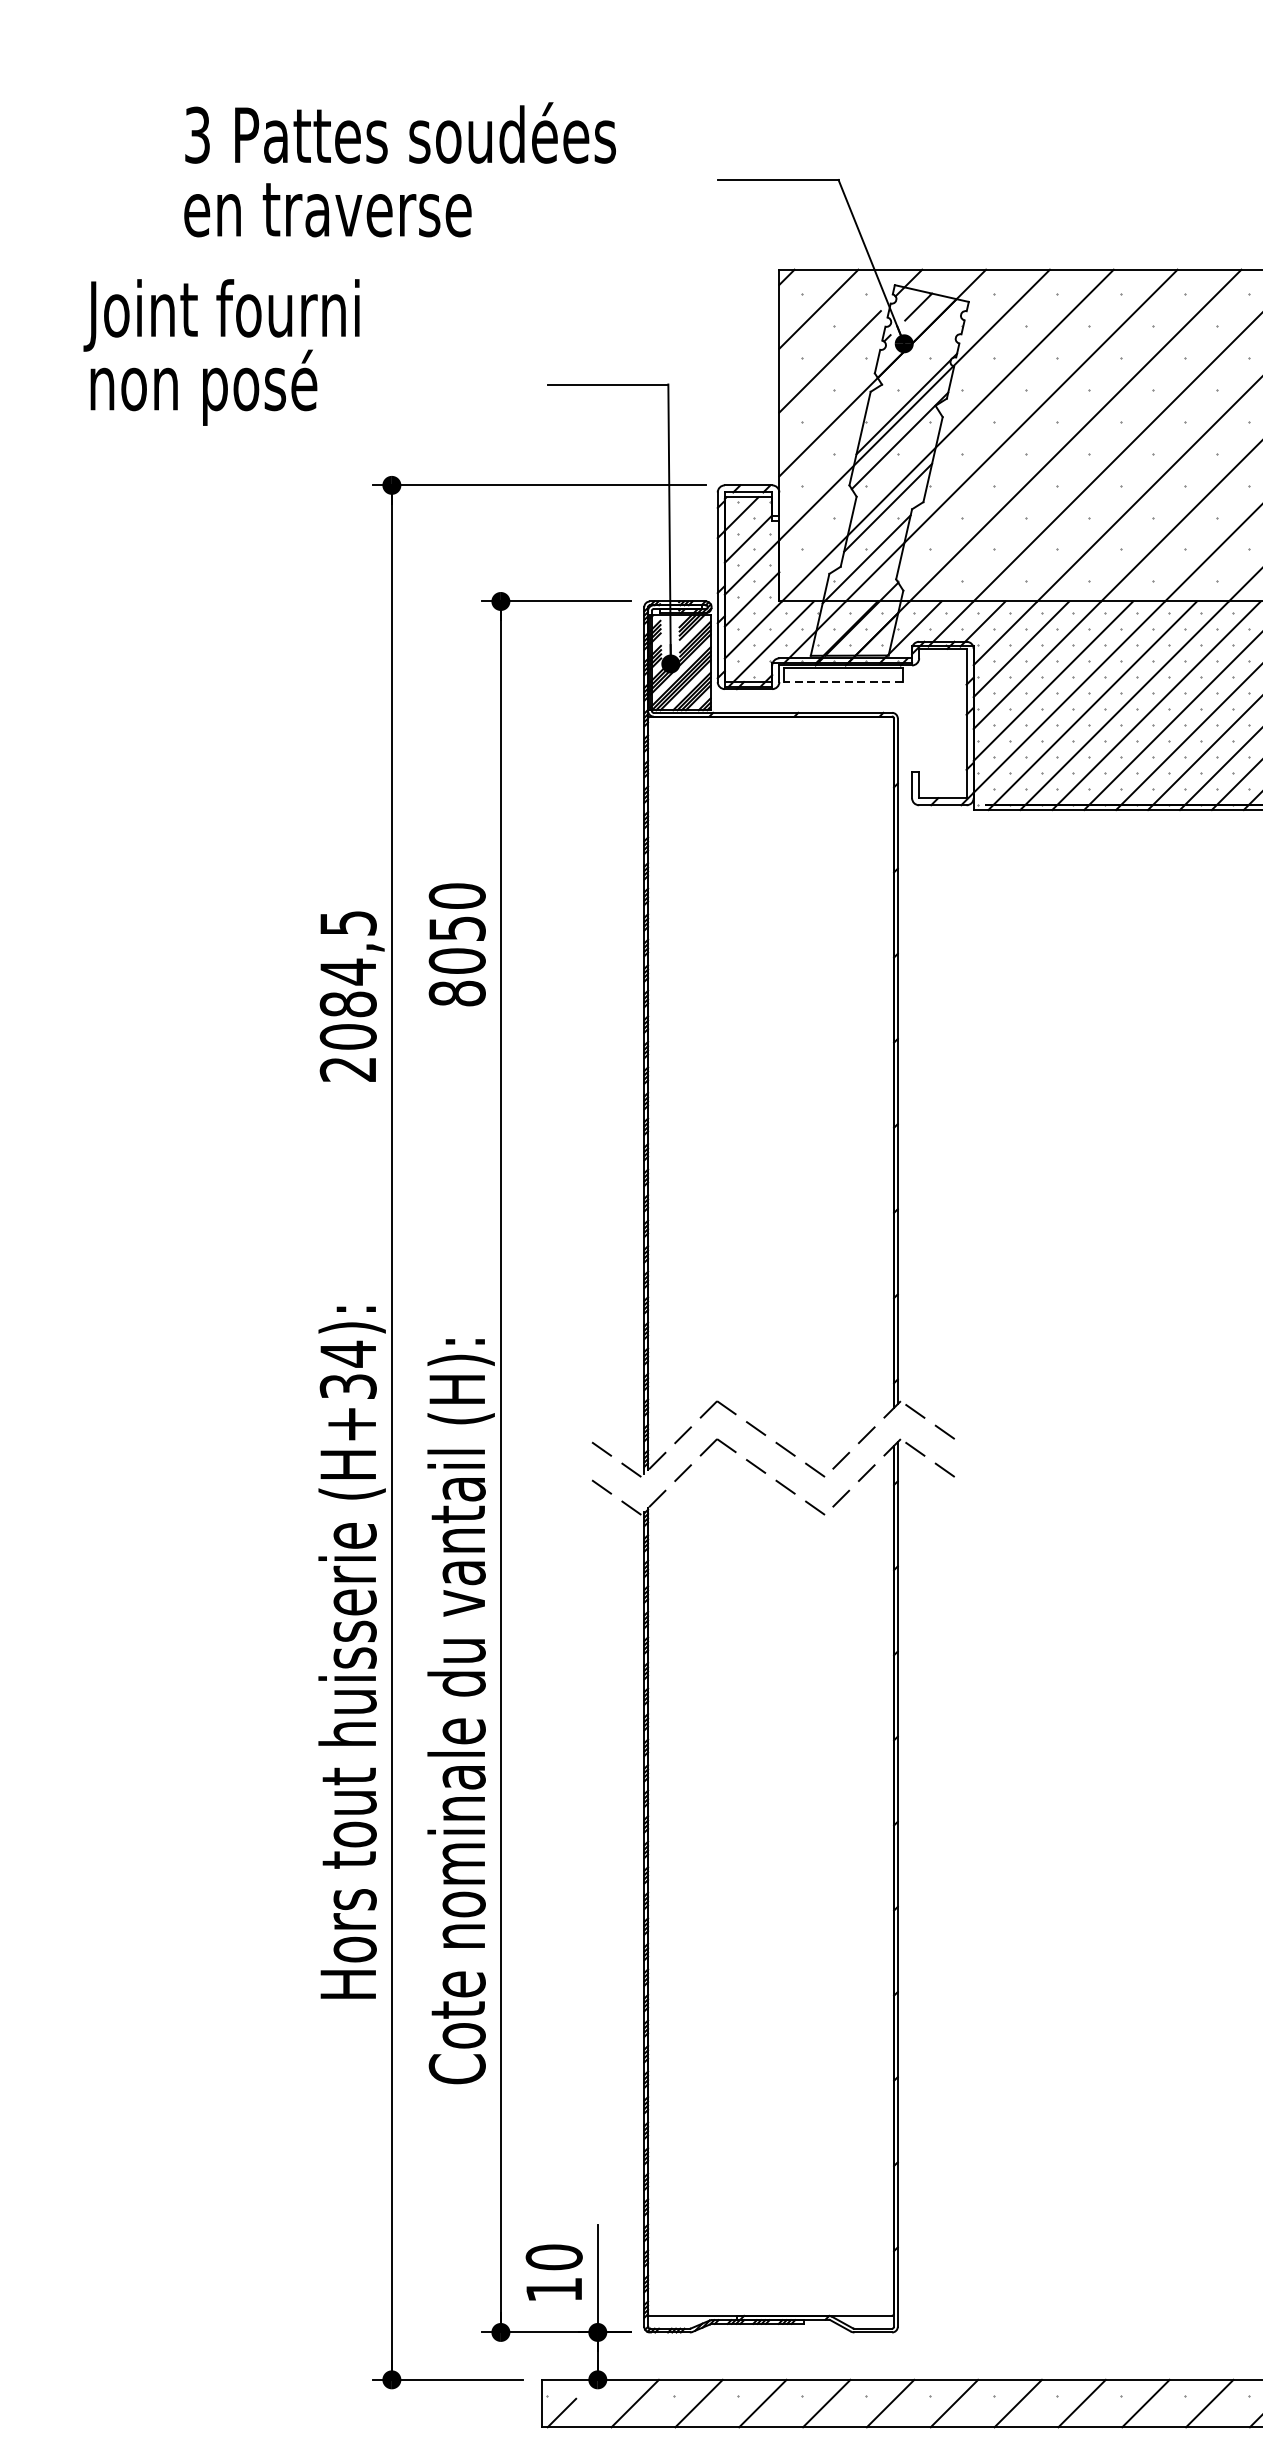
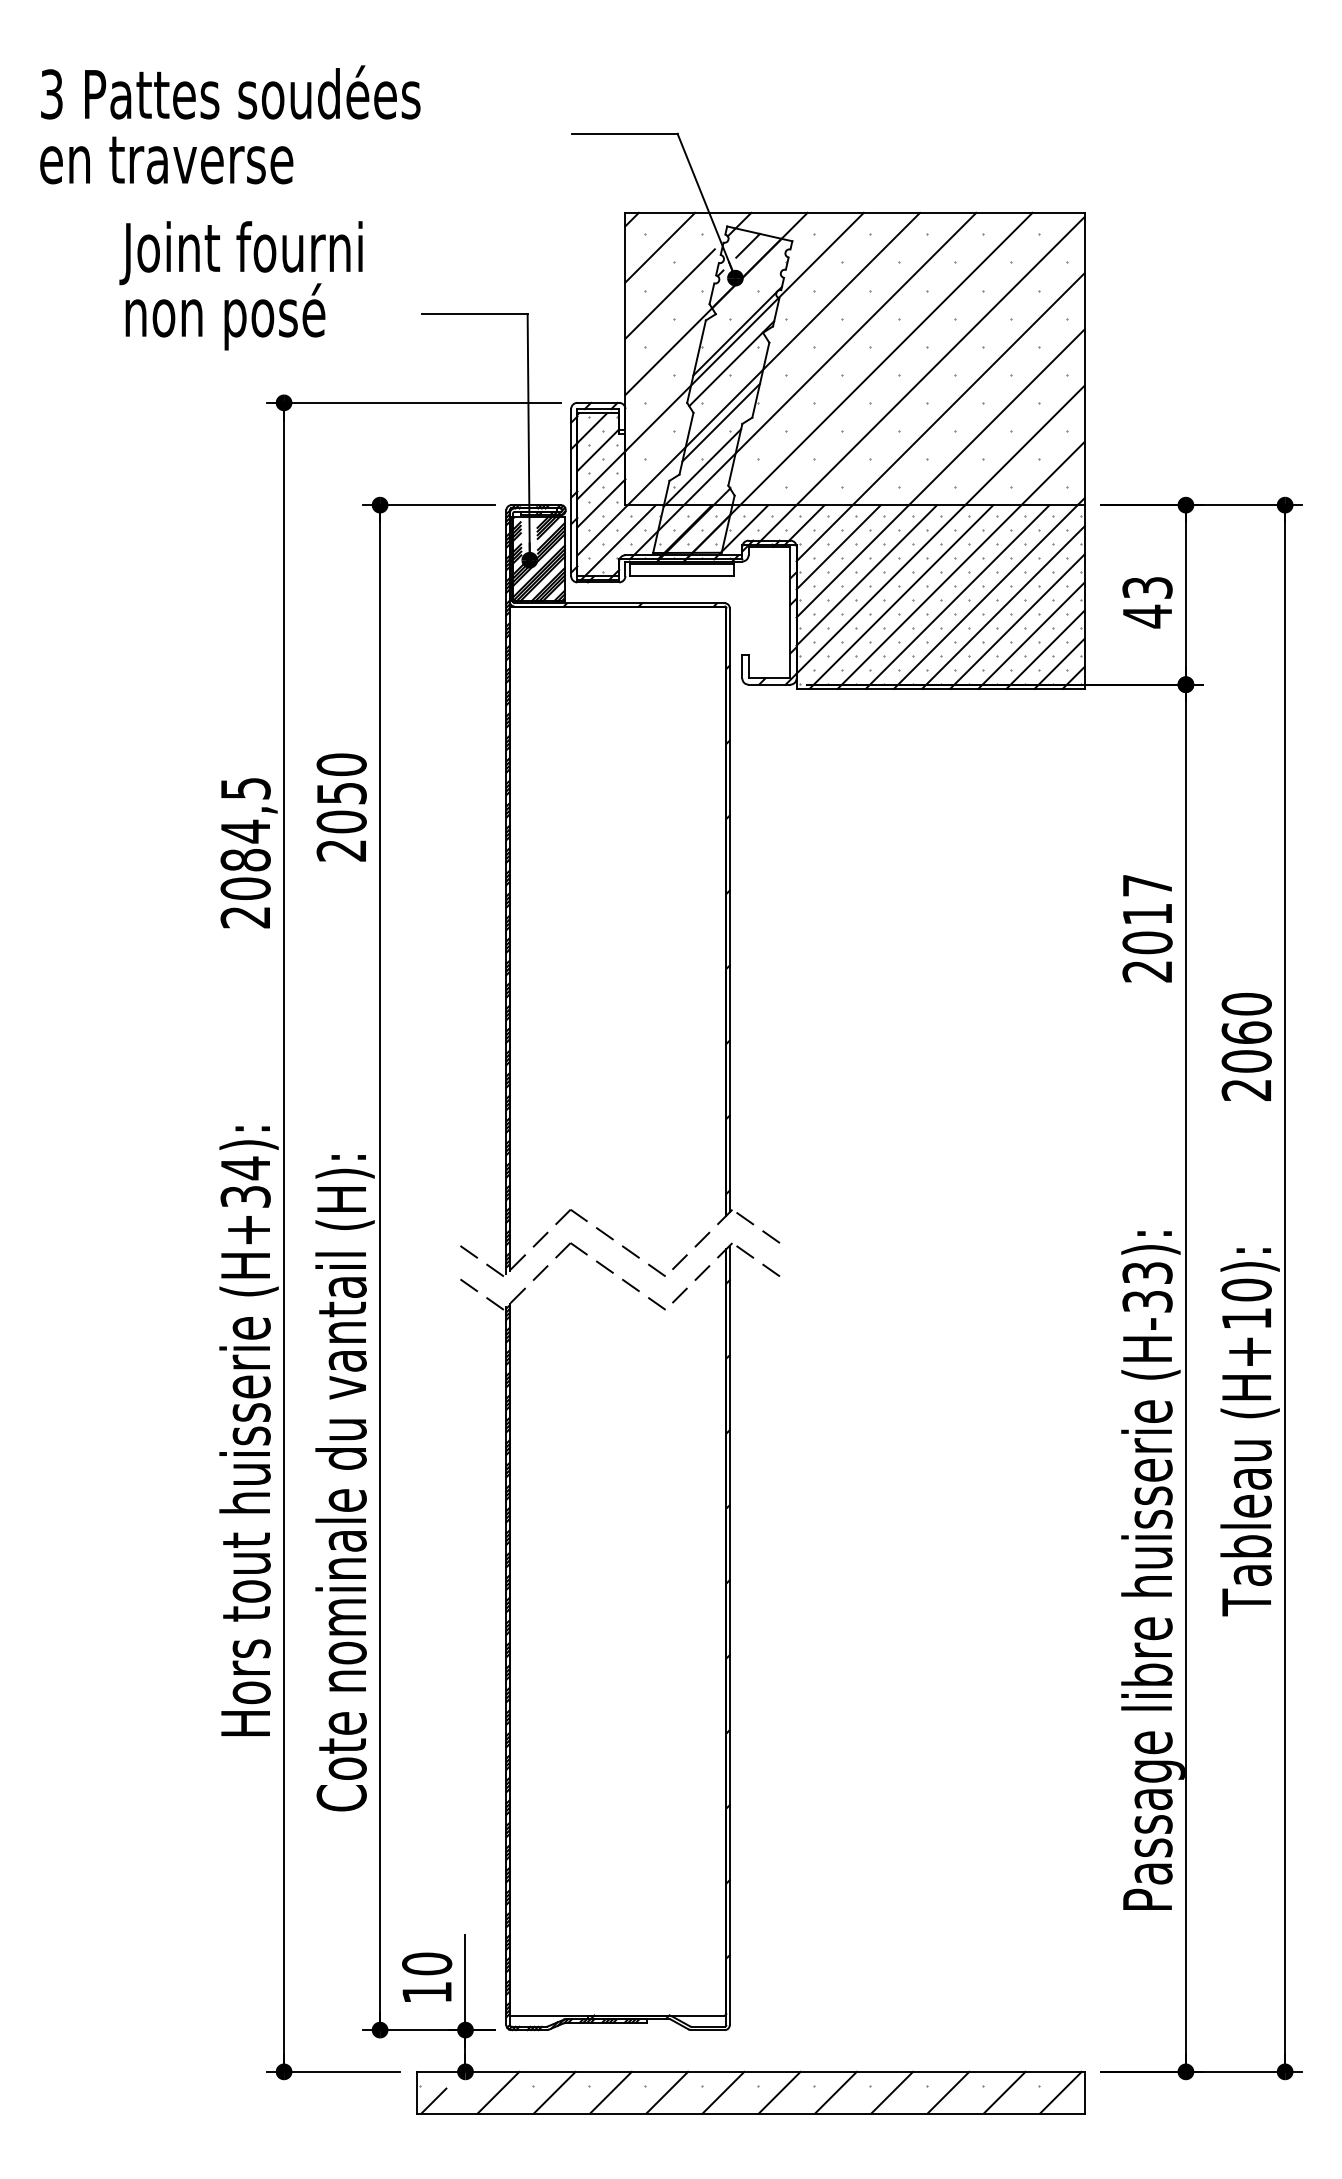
text: (400, 169) -> (230, 124), moved
text: (220, 352) -> (240, 285), moved
line: (843, 682) -> (681, 576), dashed -> solid
text: (457, 993) -> (341, 850), 8050 -> 2050

